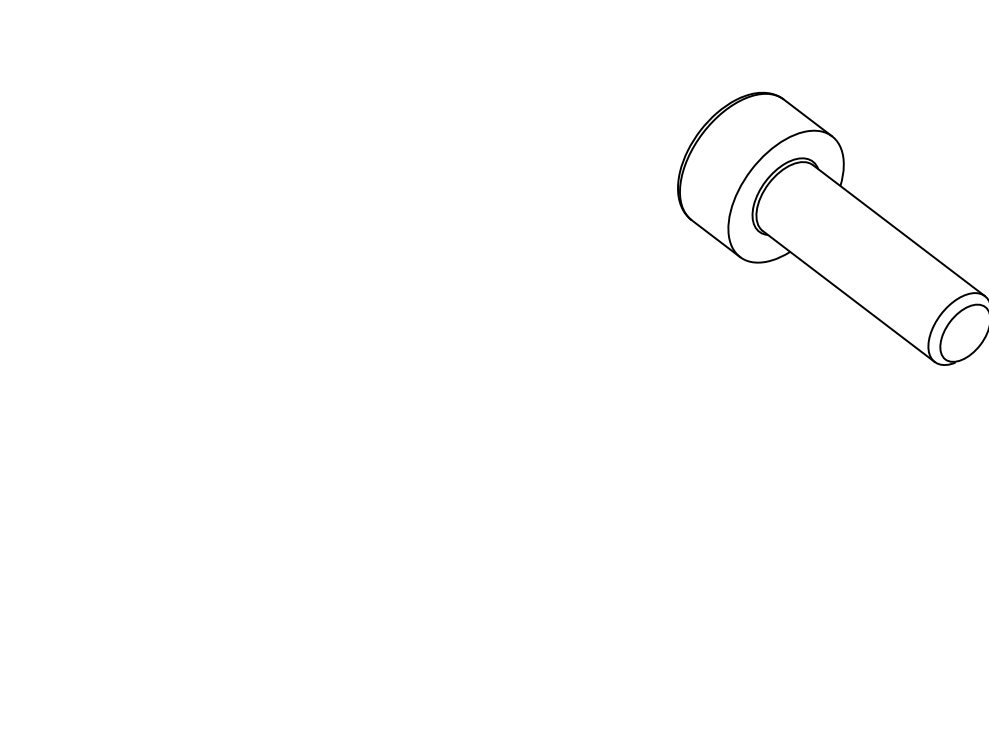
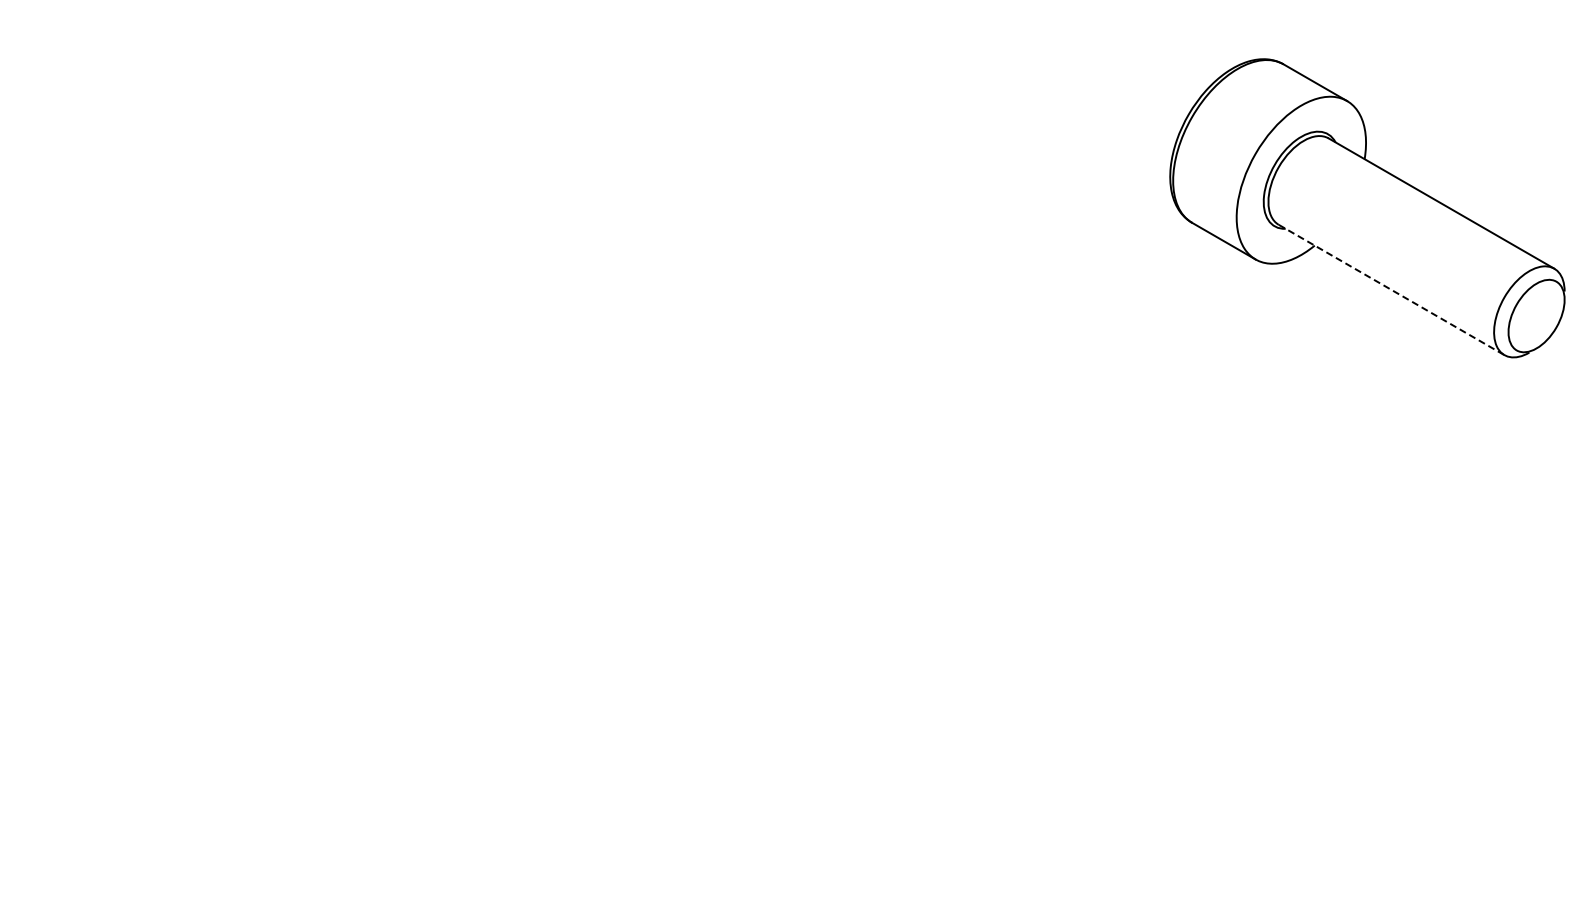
line: (849, 297) -> (1392, 290), solid -> dashed

